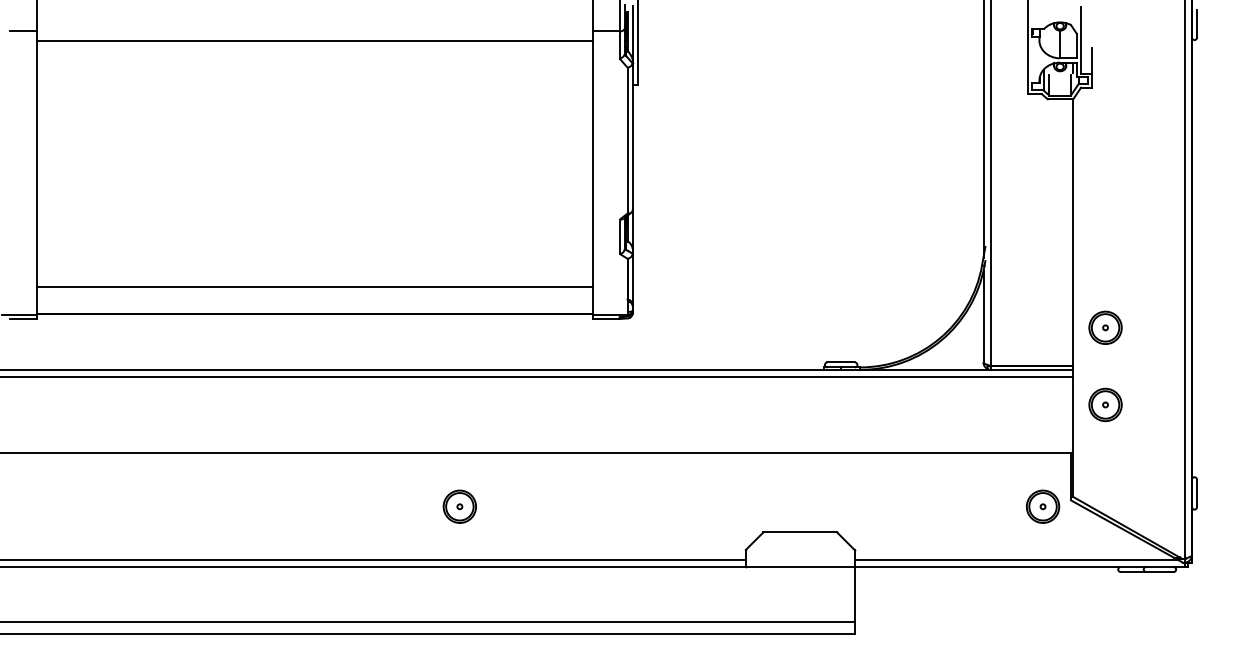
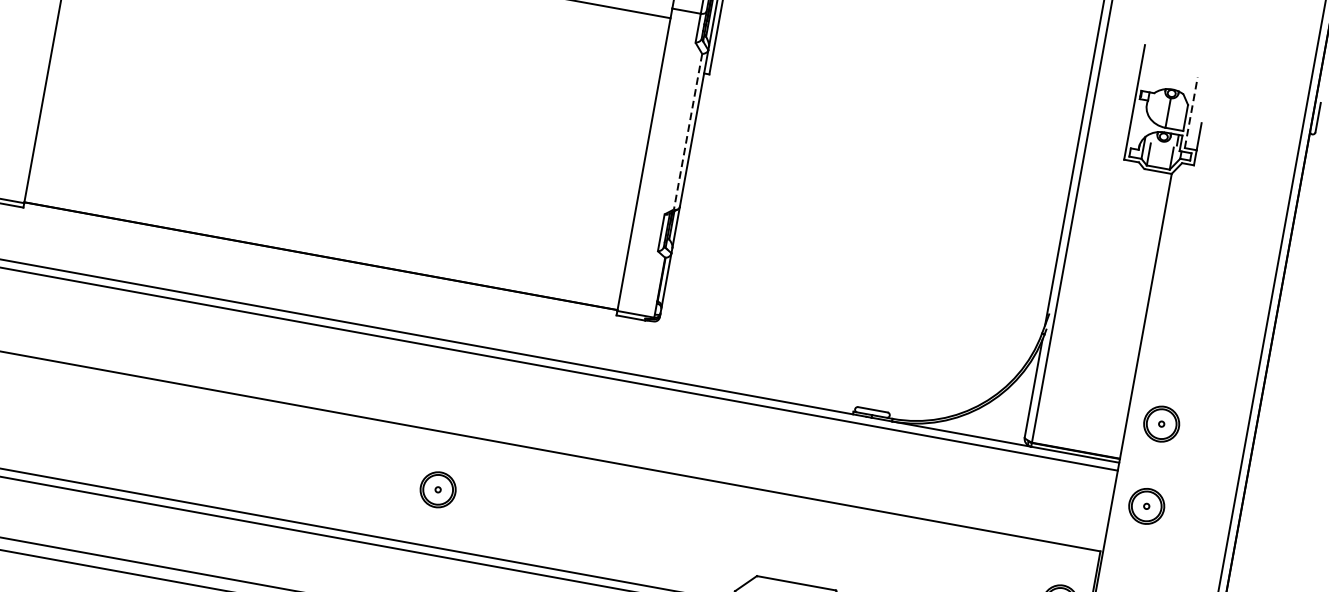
line: (1081, 39) -> (1191, 111), solid -> dashed
line: (627, 140) -> (687, 131), solid -> dashed
line: (315, 286) -> (326, 226), removed

